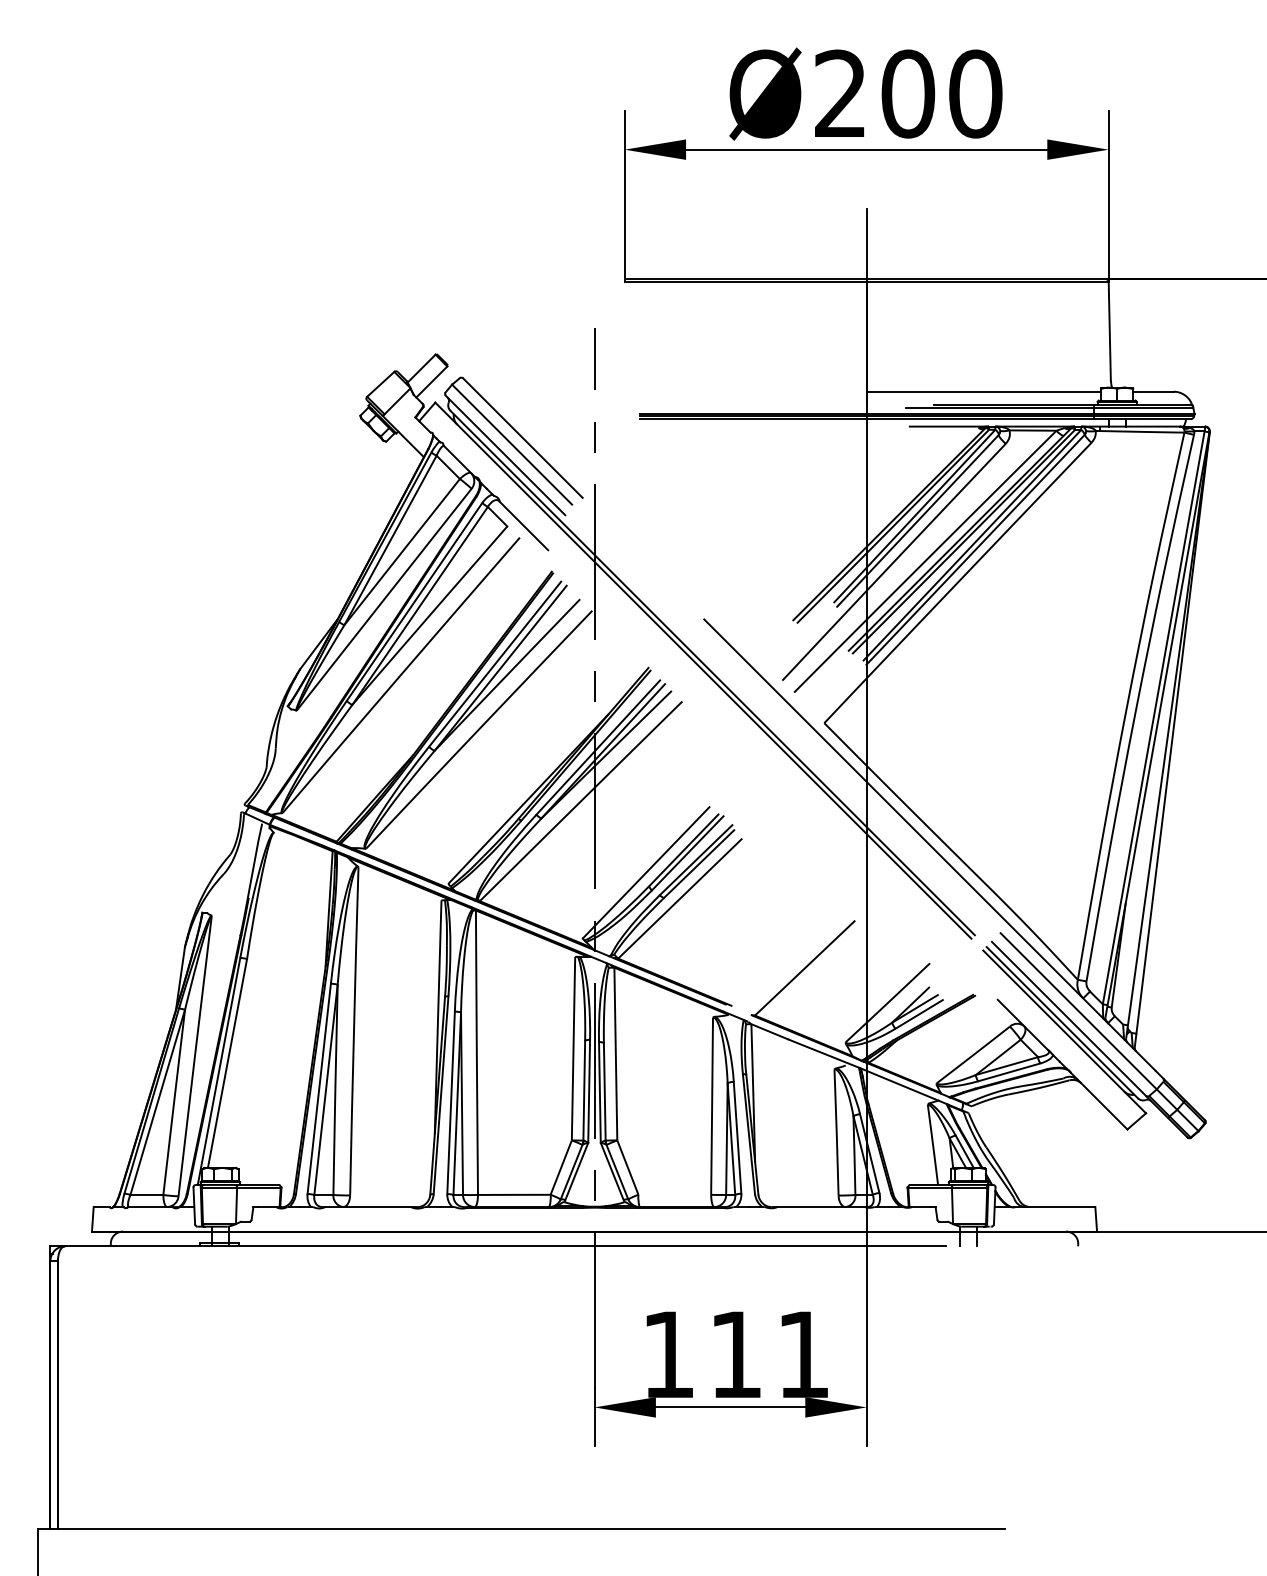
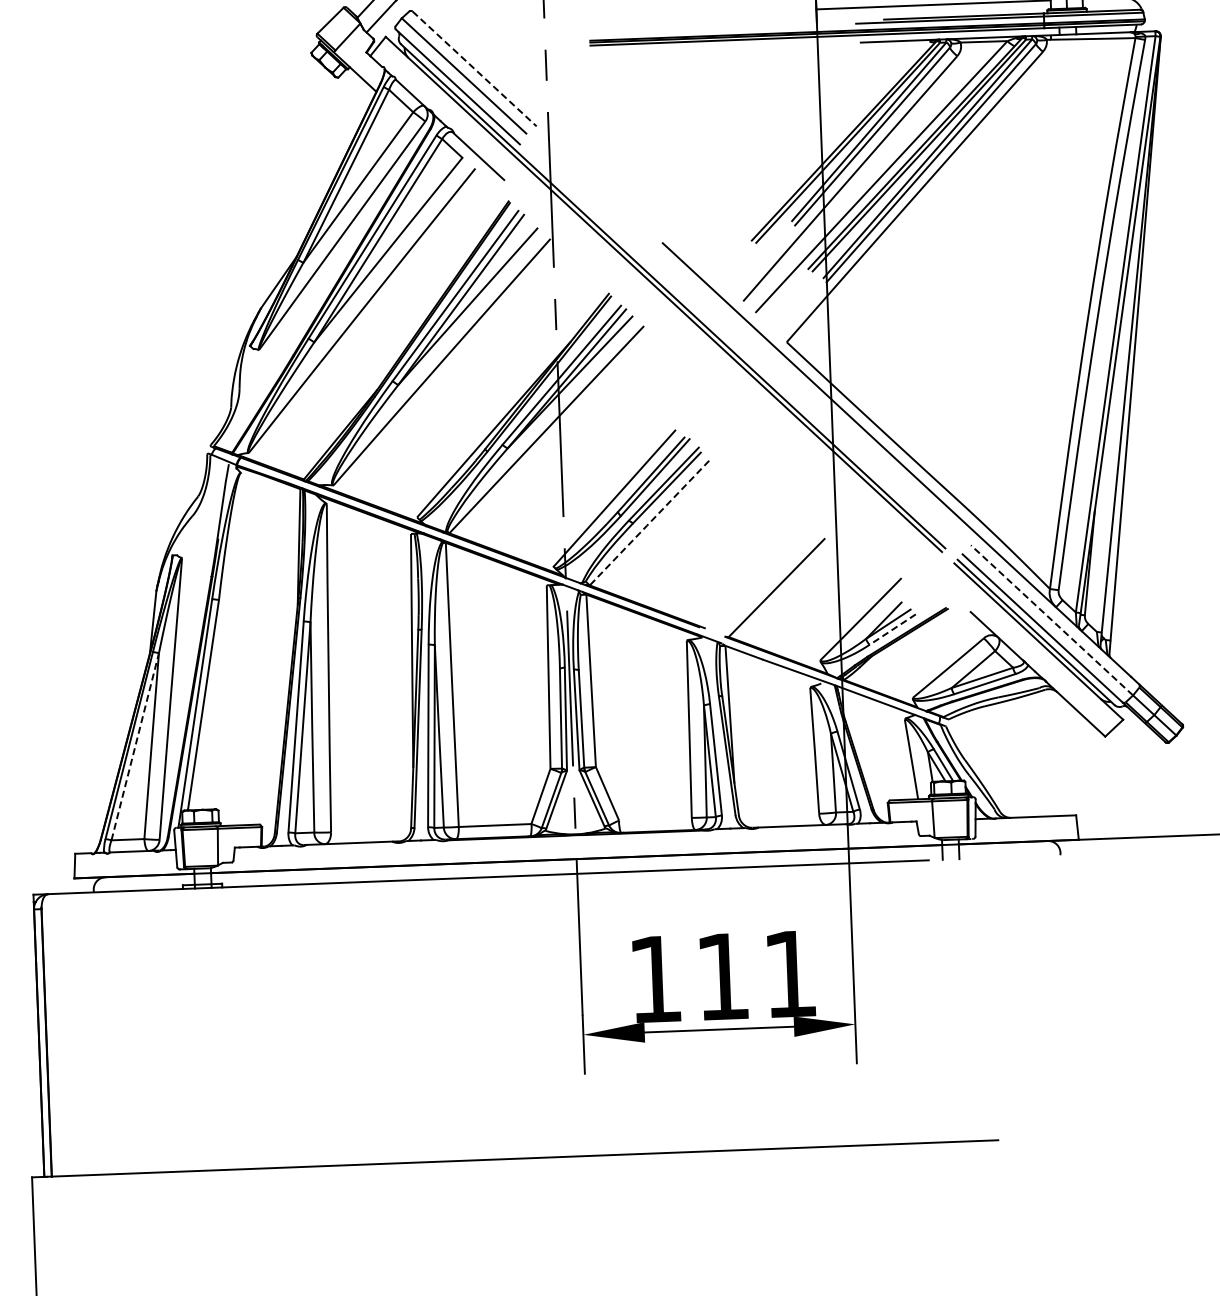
line: (522, 438) -> (474, 69), solid -> dashed
line: (679, 898) -> (648, 523), solid -> dashed
line: (1078, 1010) -> (1051, 619), solid -> dashed
line: (919, 1014) -> (893, 629), solid -> dashed
line: (157, 1101) -> (134, 745), solid -> dashed

